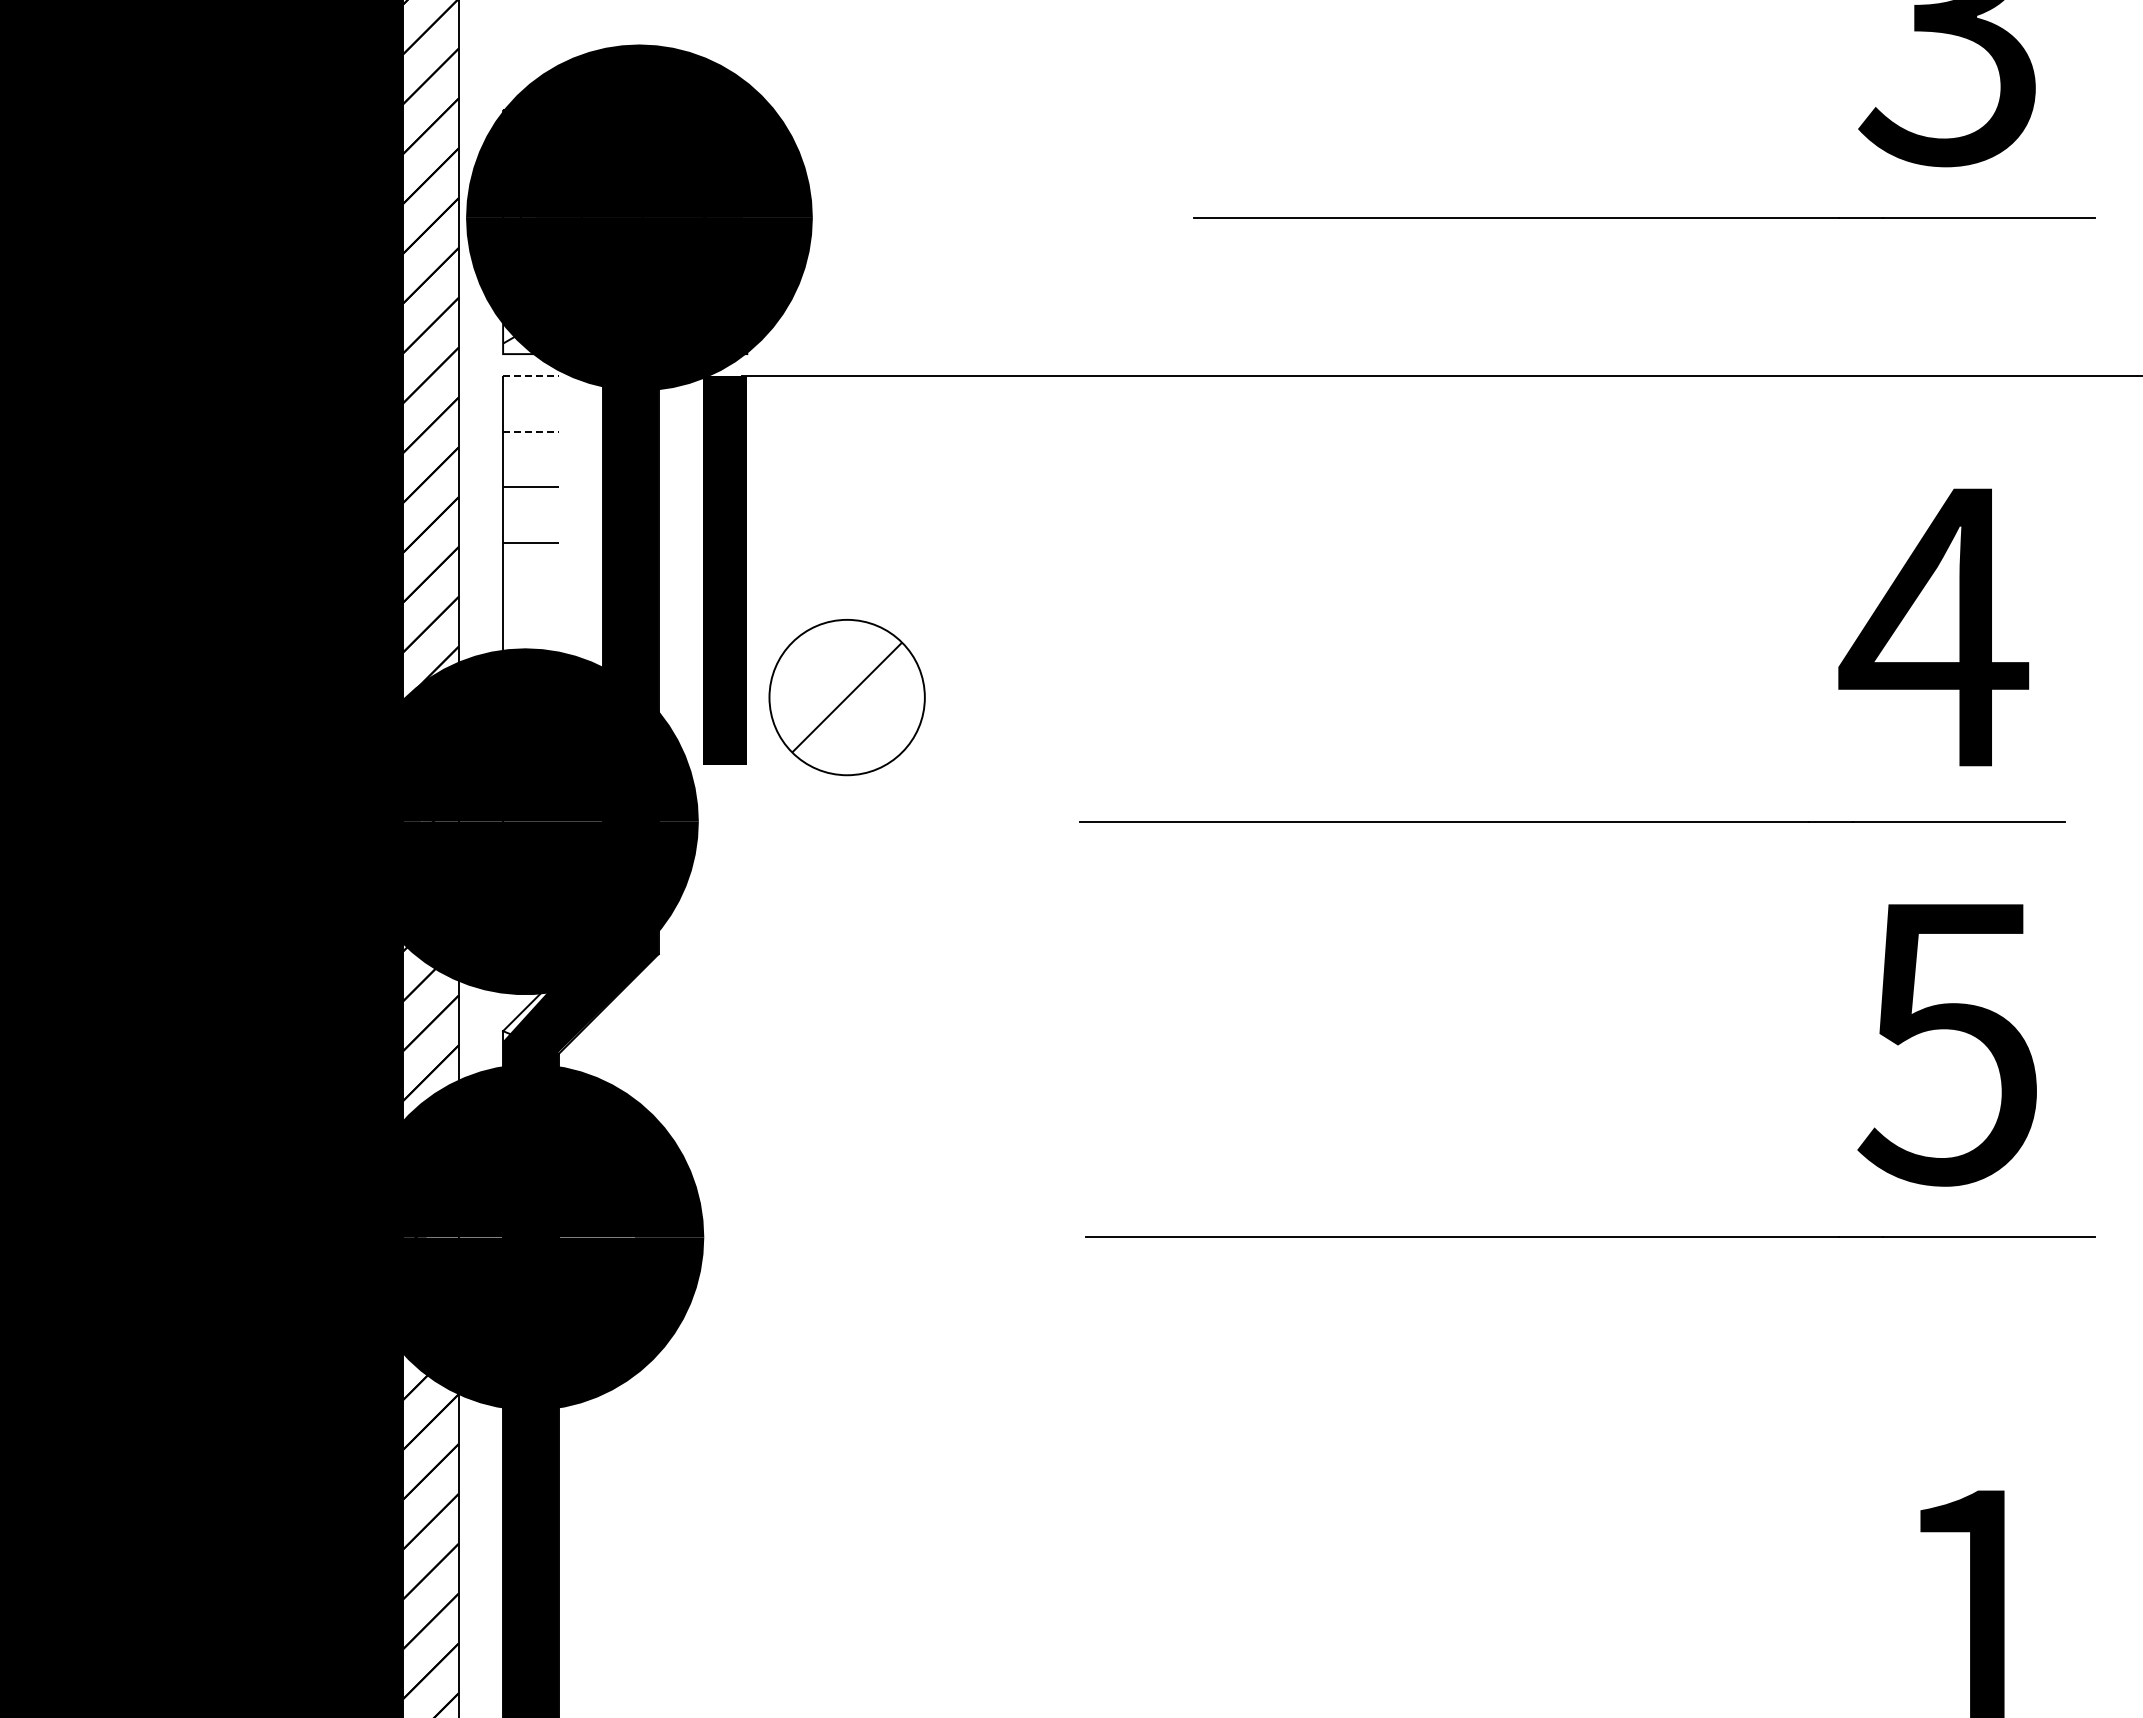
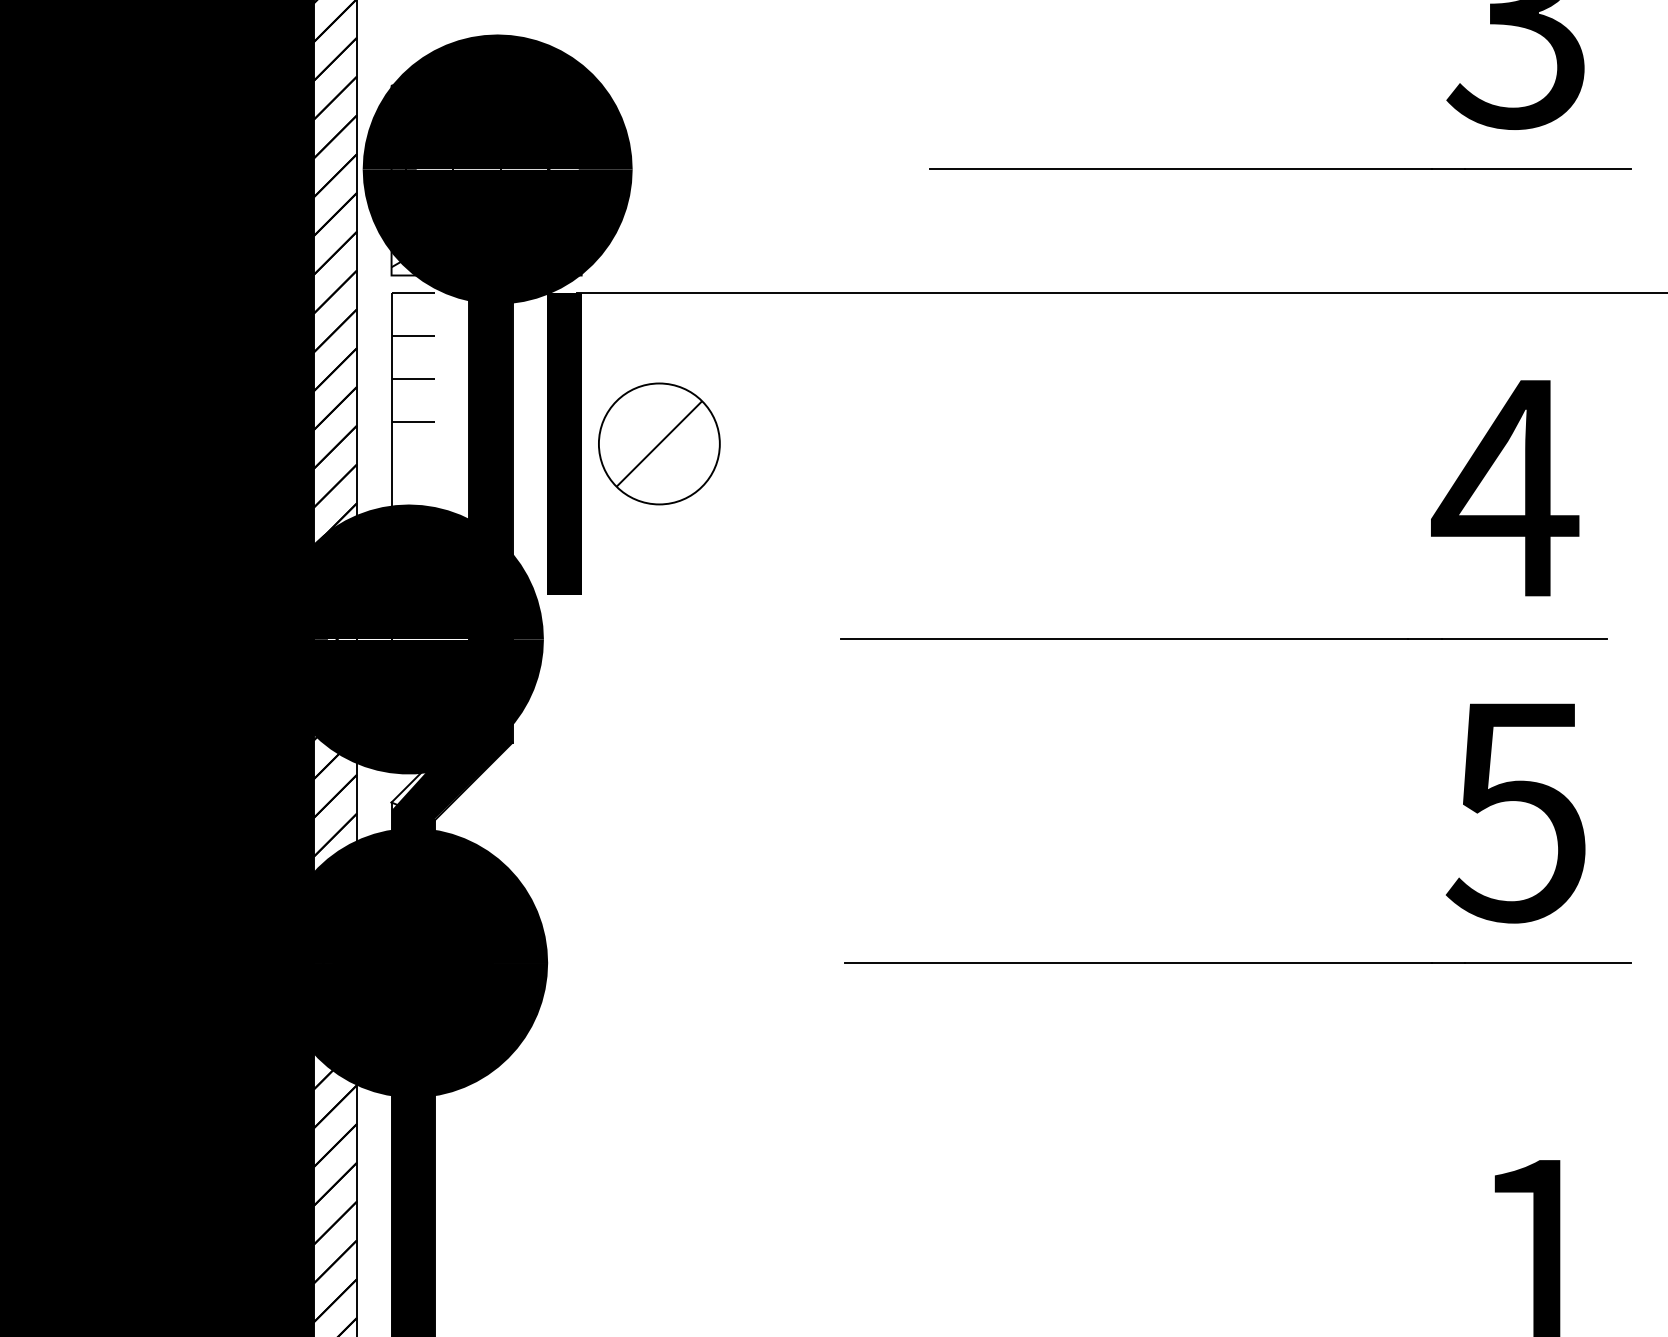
line: (530, 376) -> (412, 292), dashed -> solid
line: (530, 431) -> (412, 335), dashed -> solid
part: (846, 697) -> (658, 443), moved

